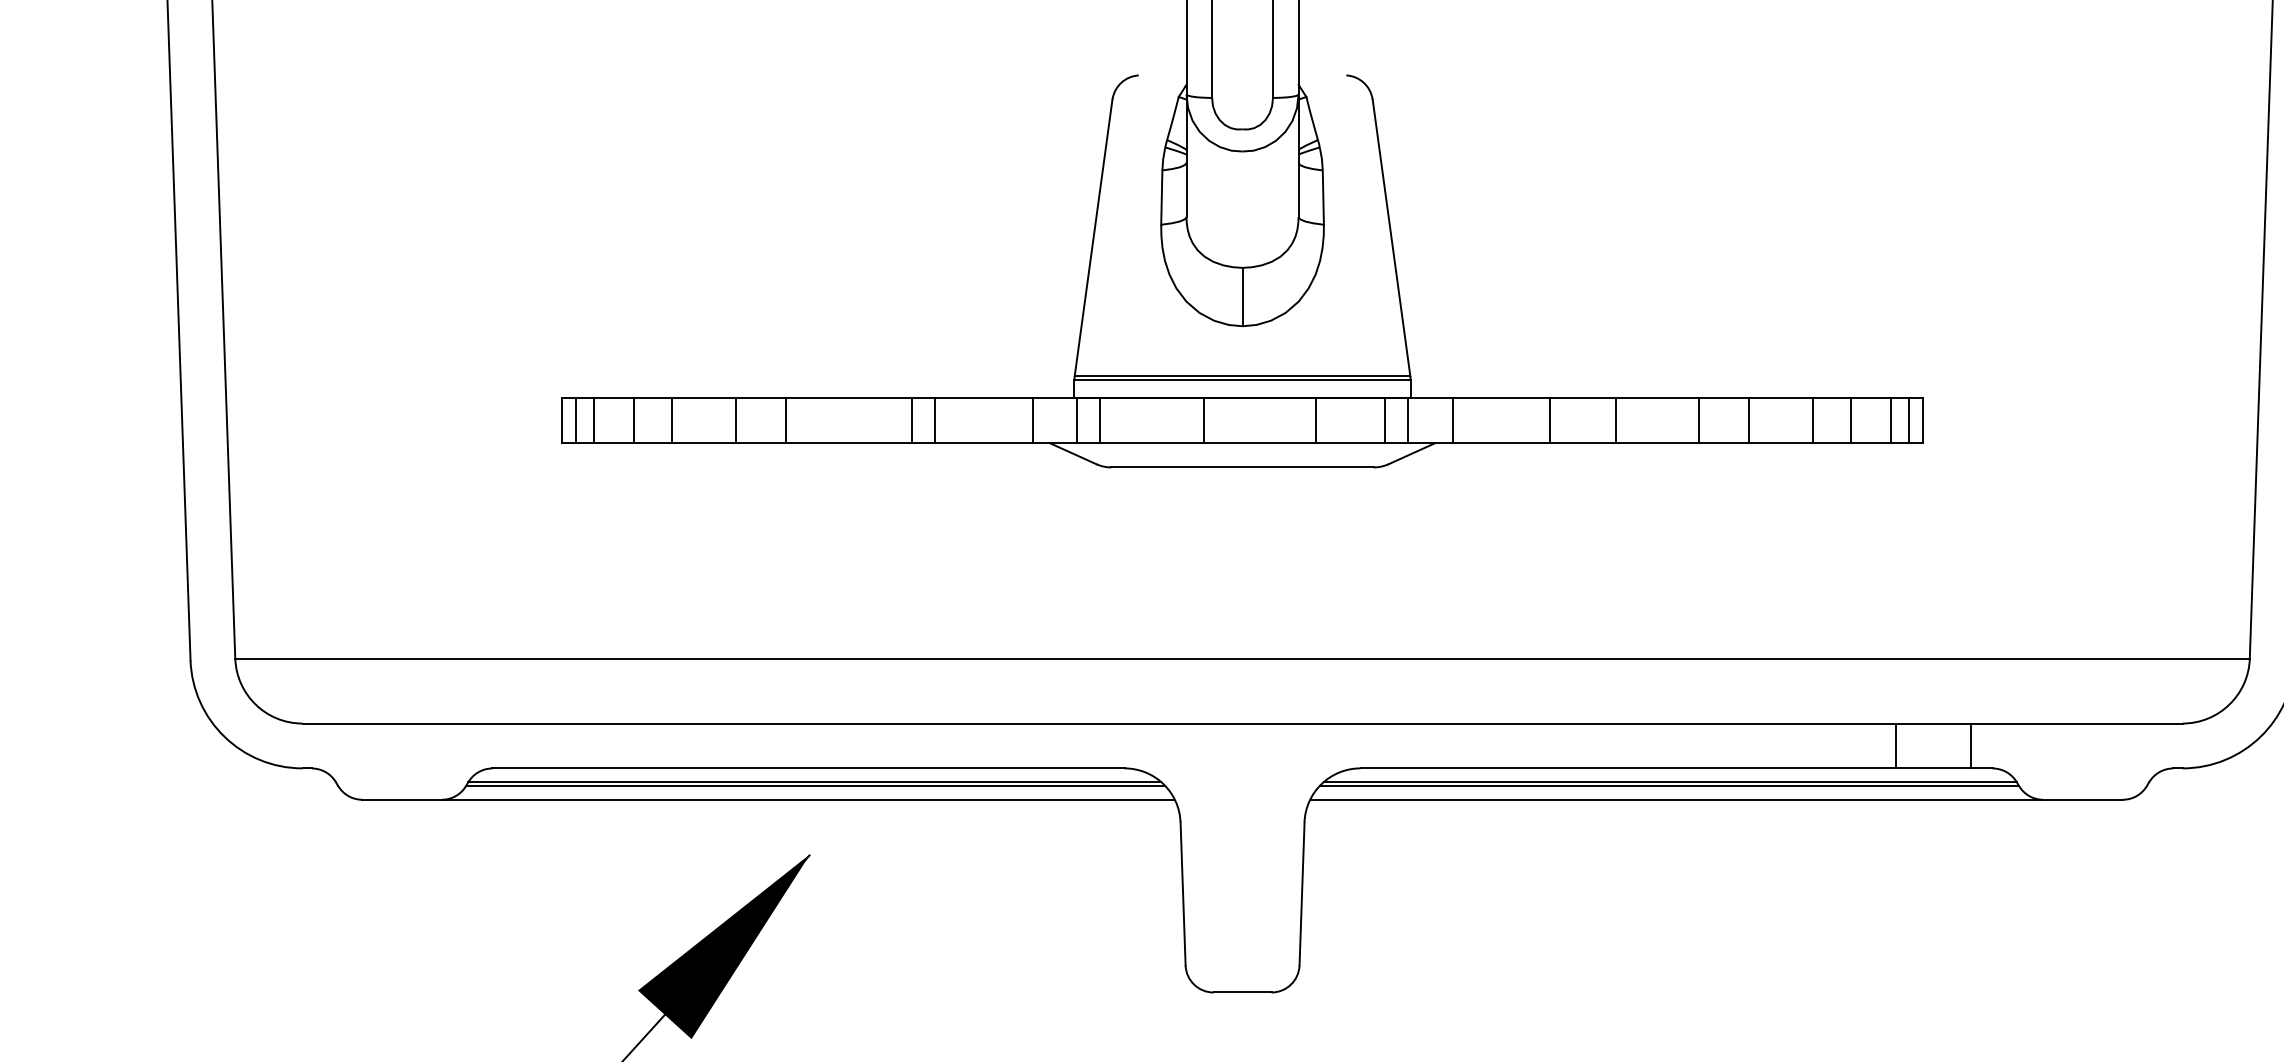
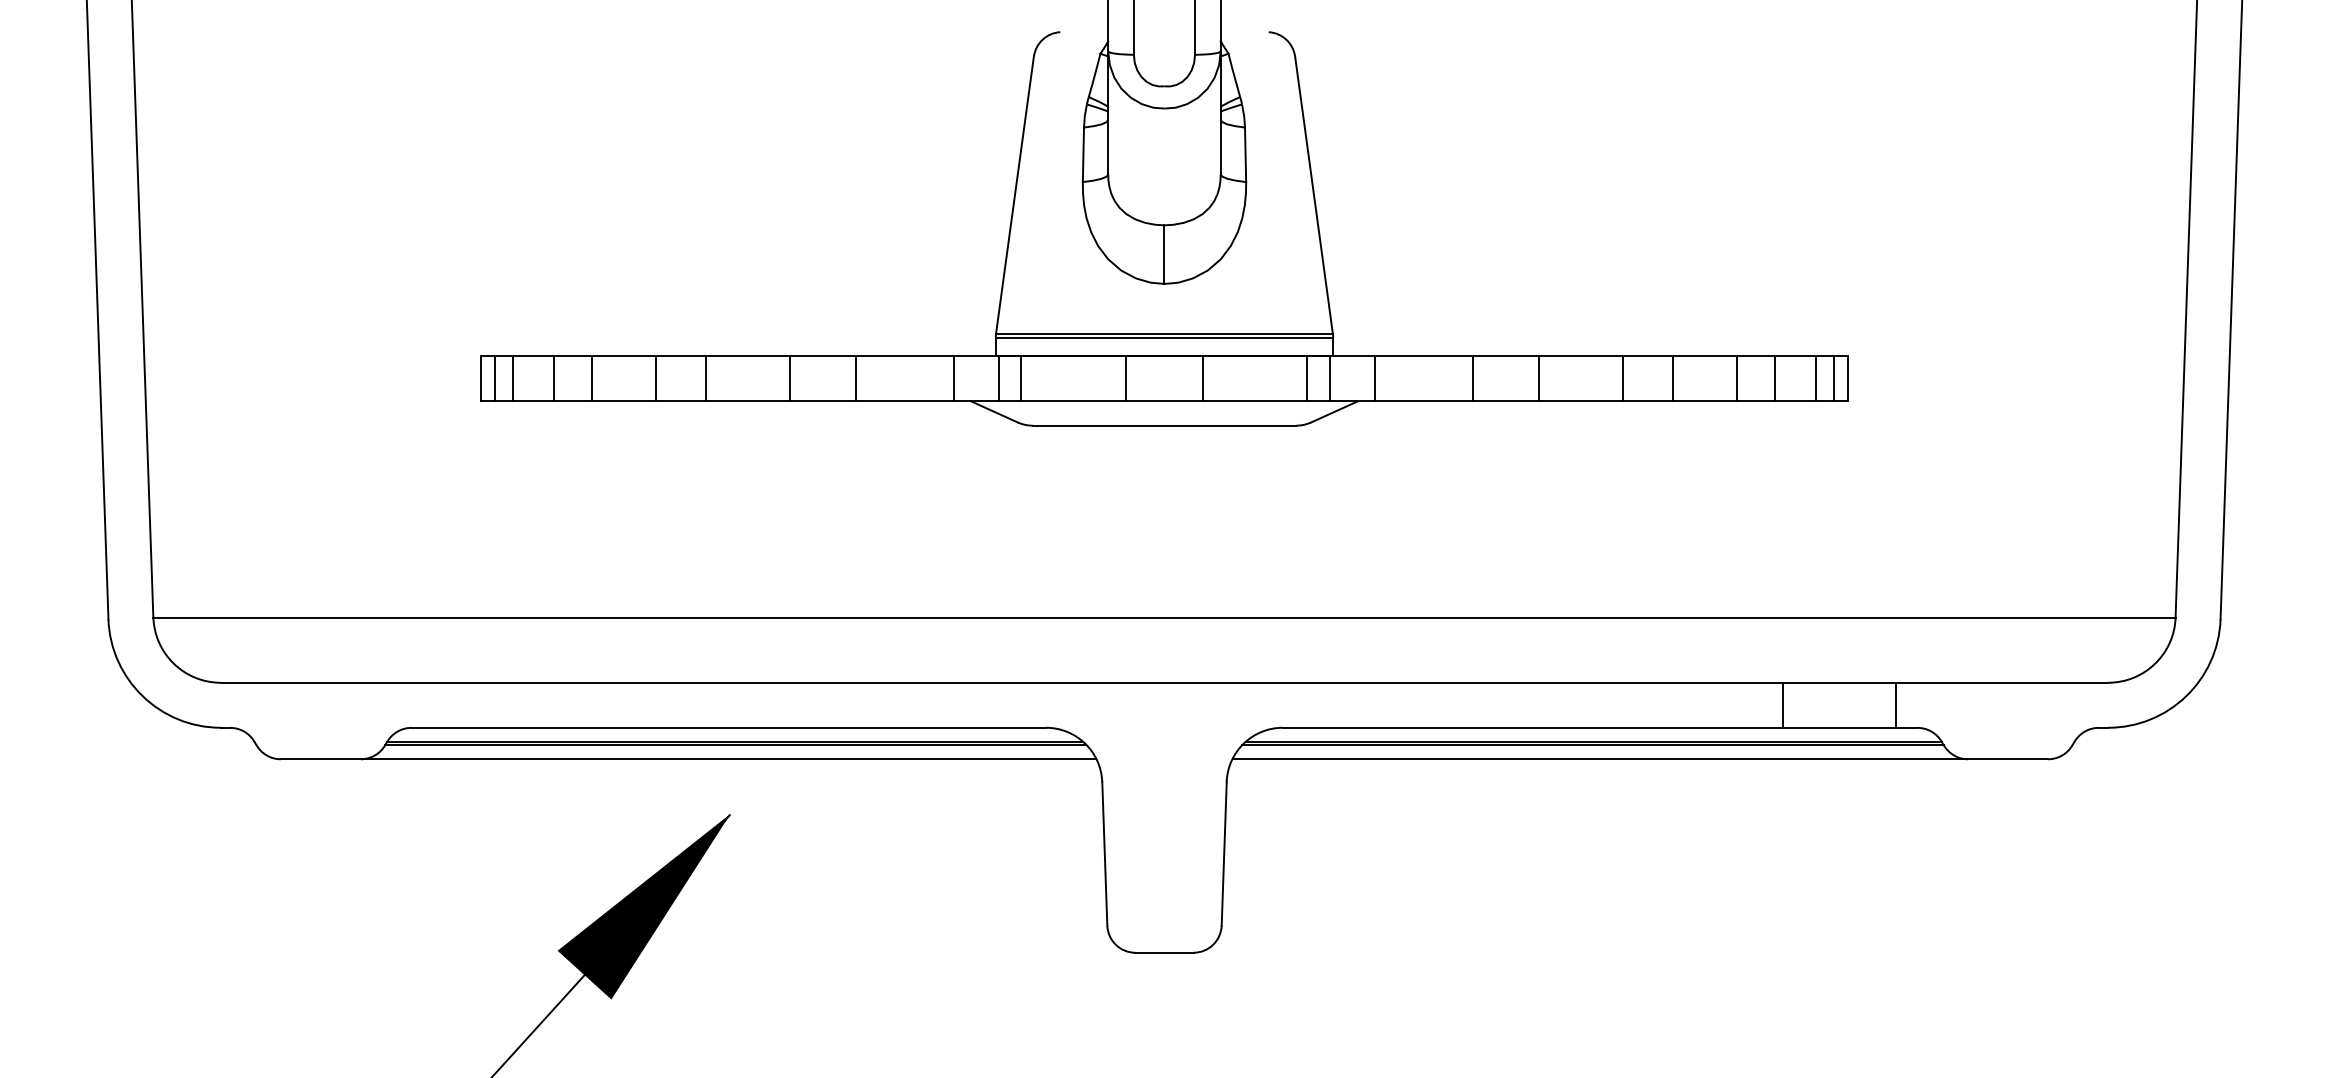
line: (911, 420) -> (789, 378), moved
line: (1315, 420) -> (1202, 378), moved
line: (1896, 745) -> (1783, 704), moved

